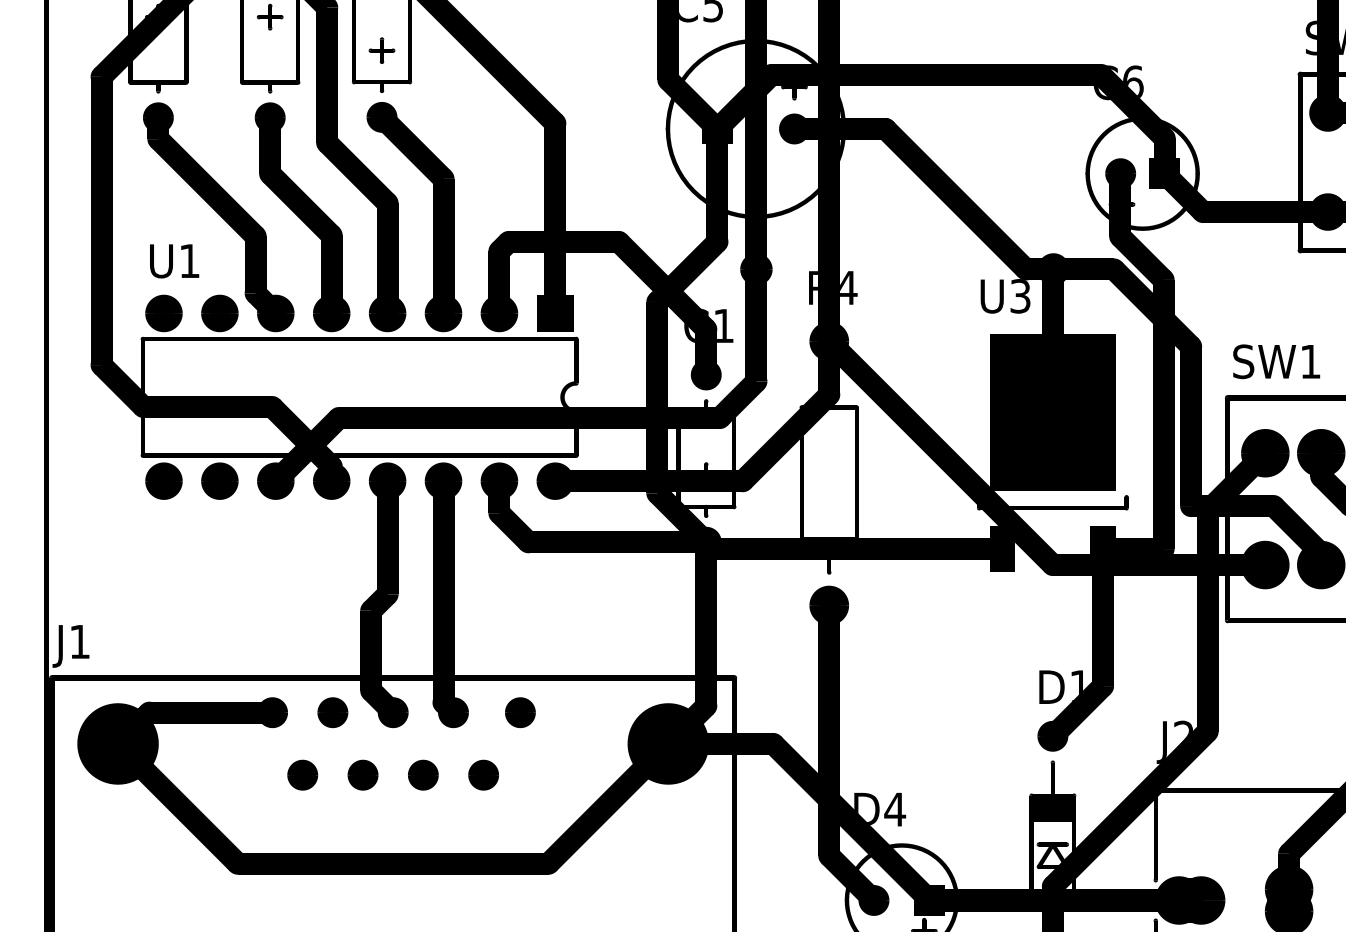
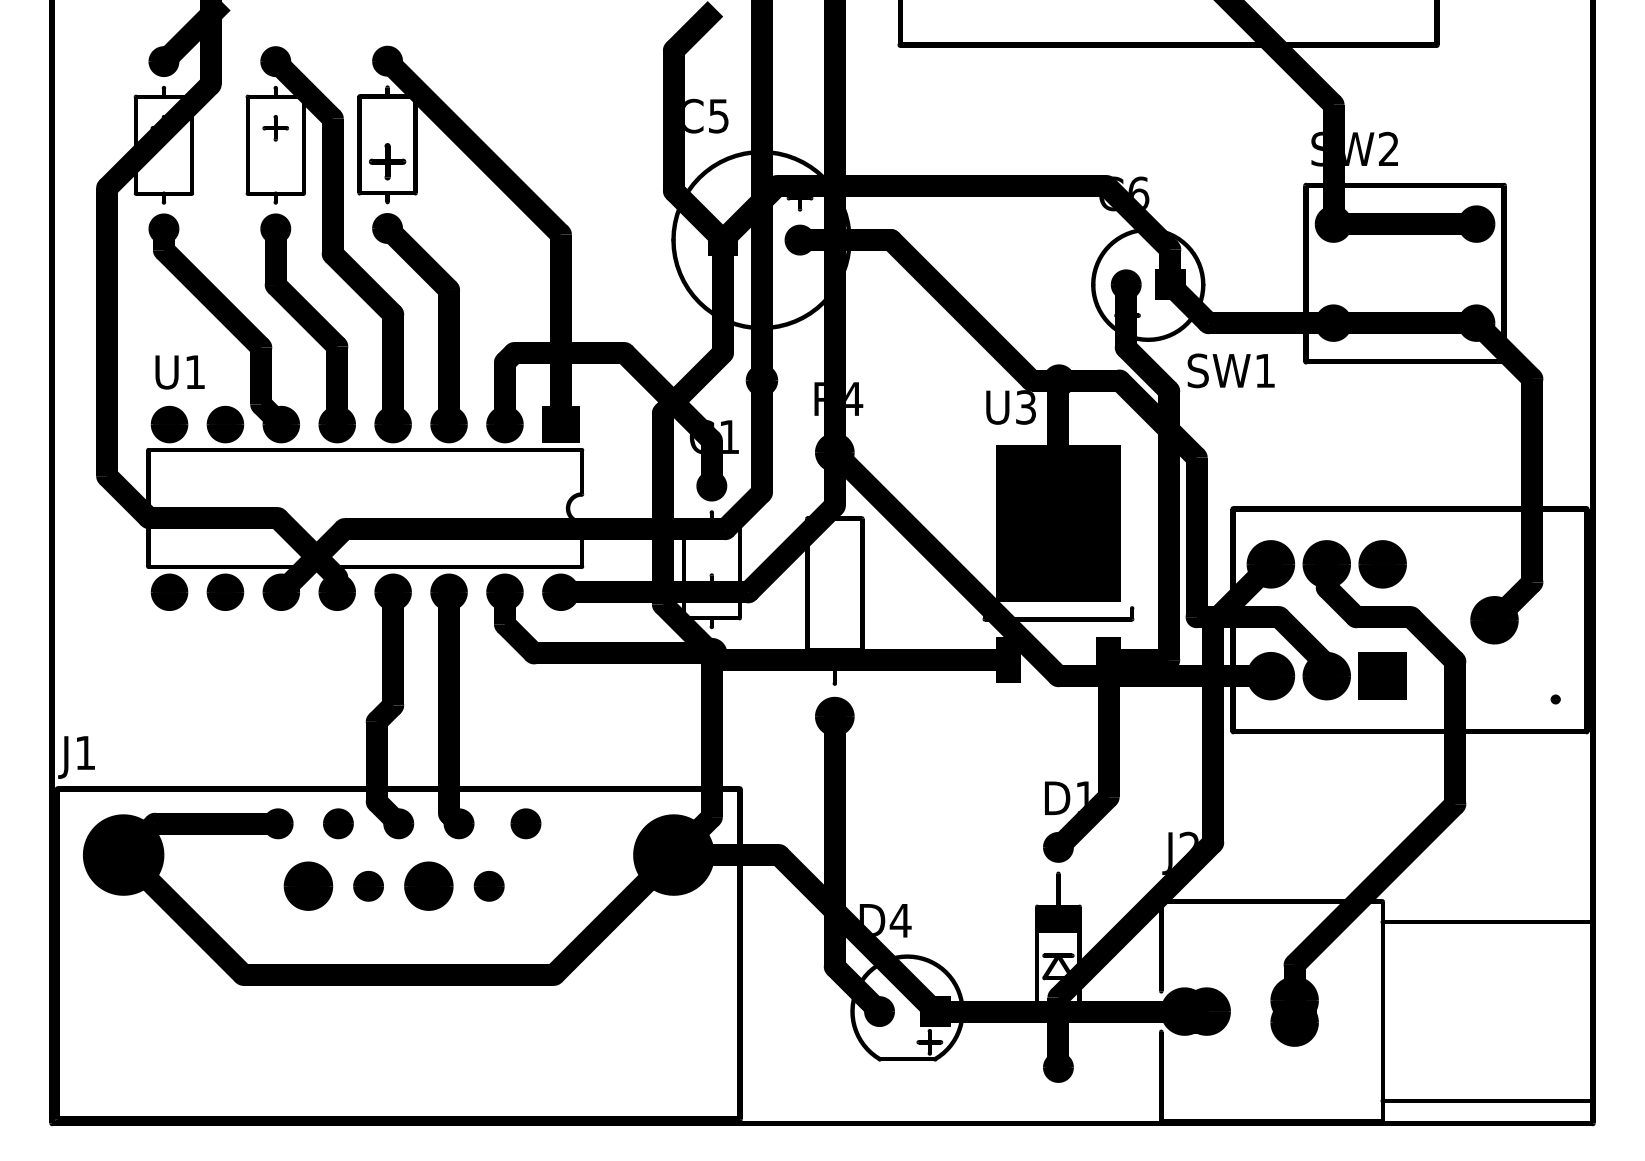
part: (381, 50) -> (387, 161), size x1.4
text: (1275, 361) -> (1230, 370), moved
part: (301, 775) -> (307, 886), size x1.6
part: (422, 775) -> (428, 886), size x1.6

